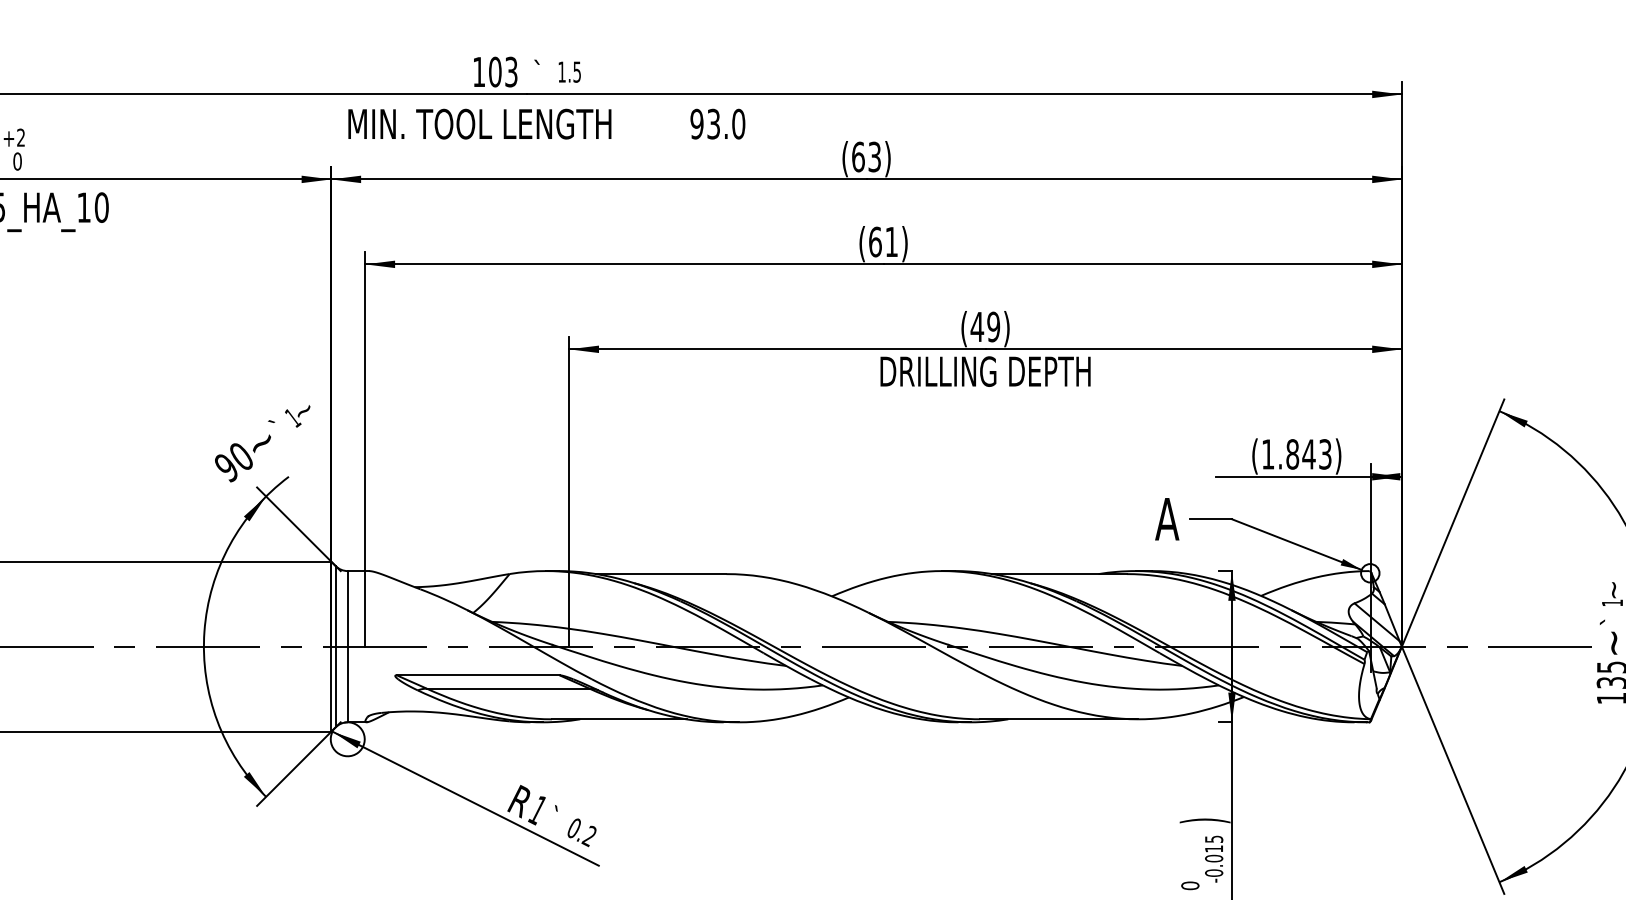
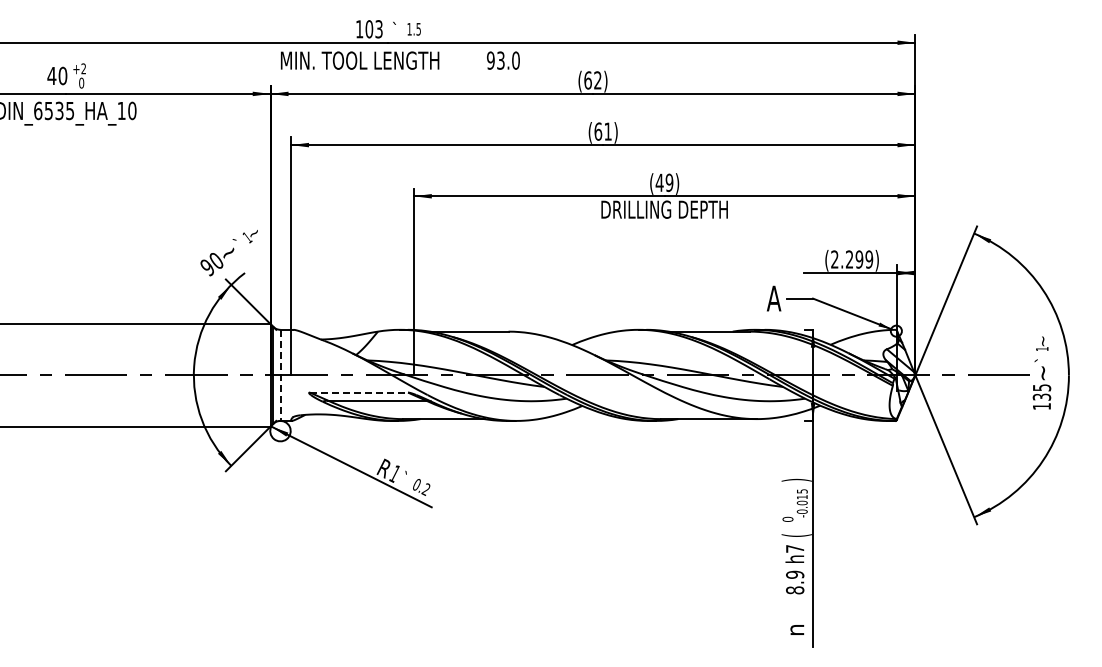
text: (874, 157) -> (597, 80), (63) -> (62)
text: (1297, 454) -> (852, 259), (1.843) -> (2.299)
line: (347, 646) -> (280, 375), solid -> dashed
line: (478, 675) -> (359, 392), solid -> dashed

